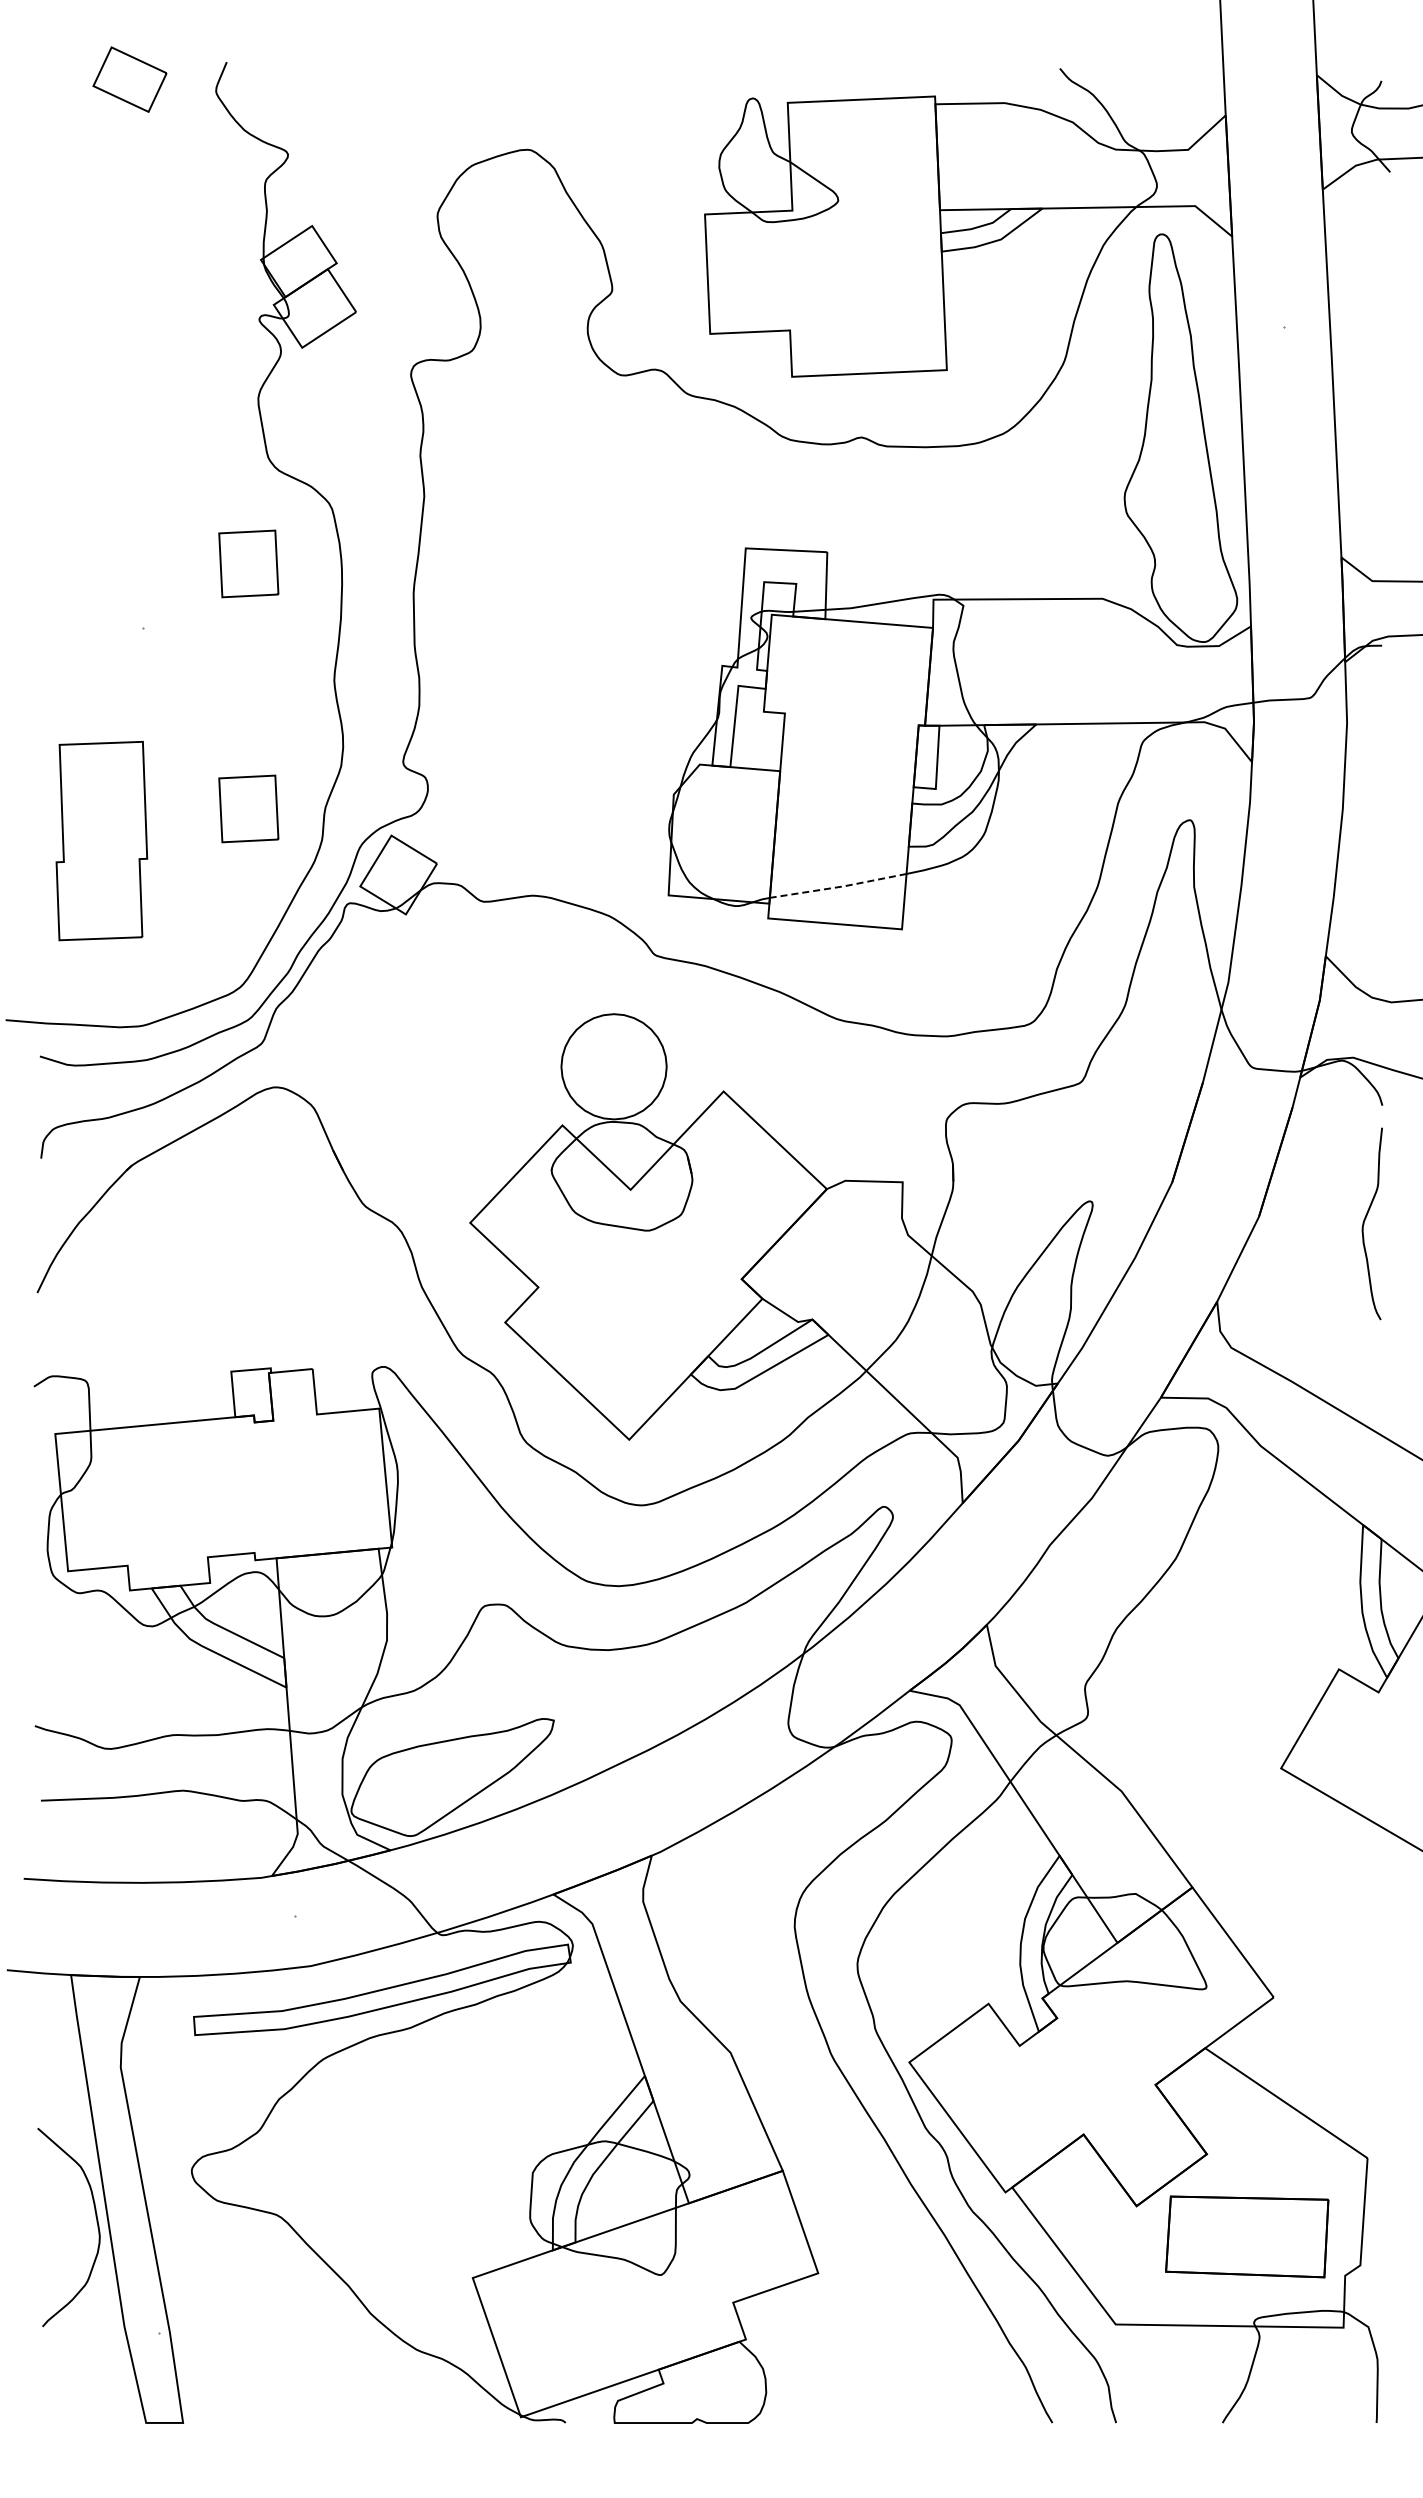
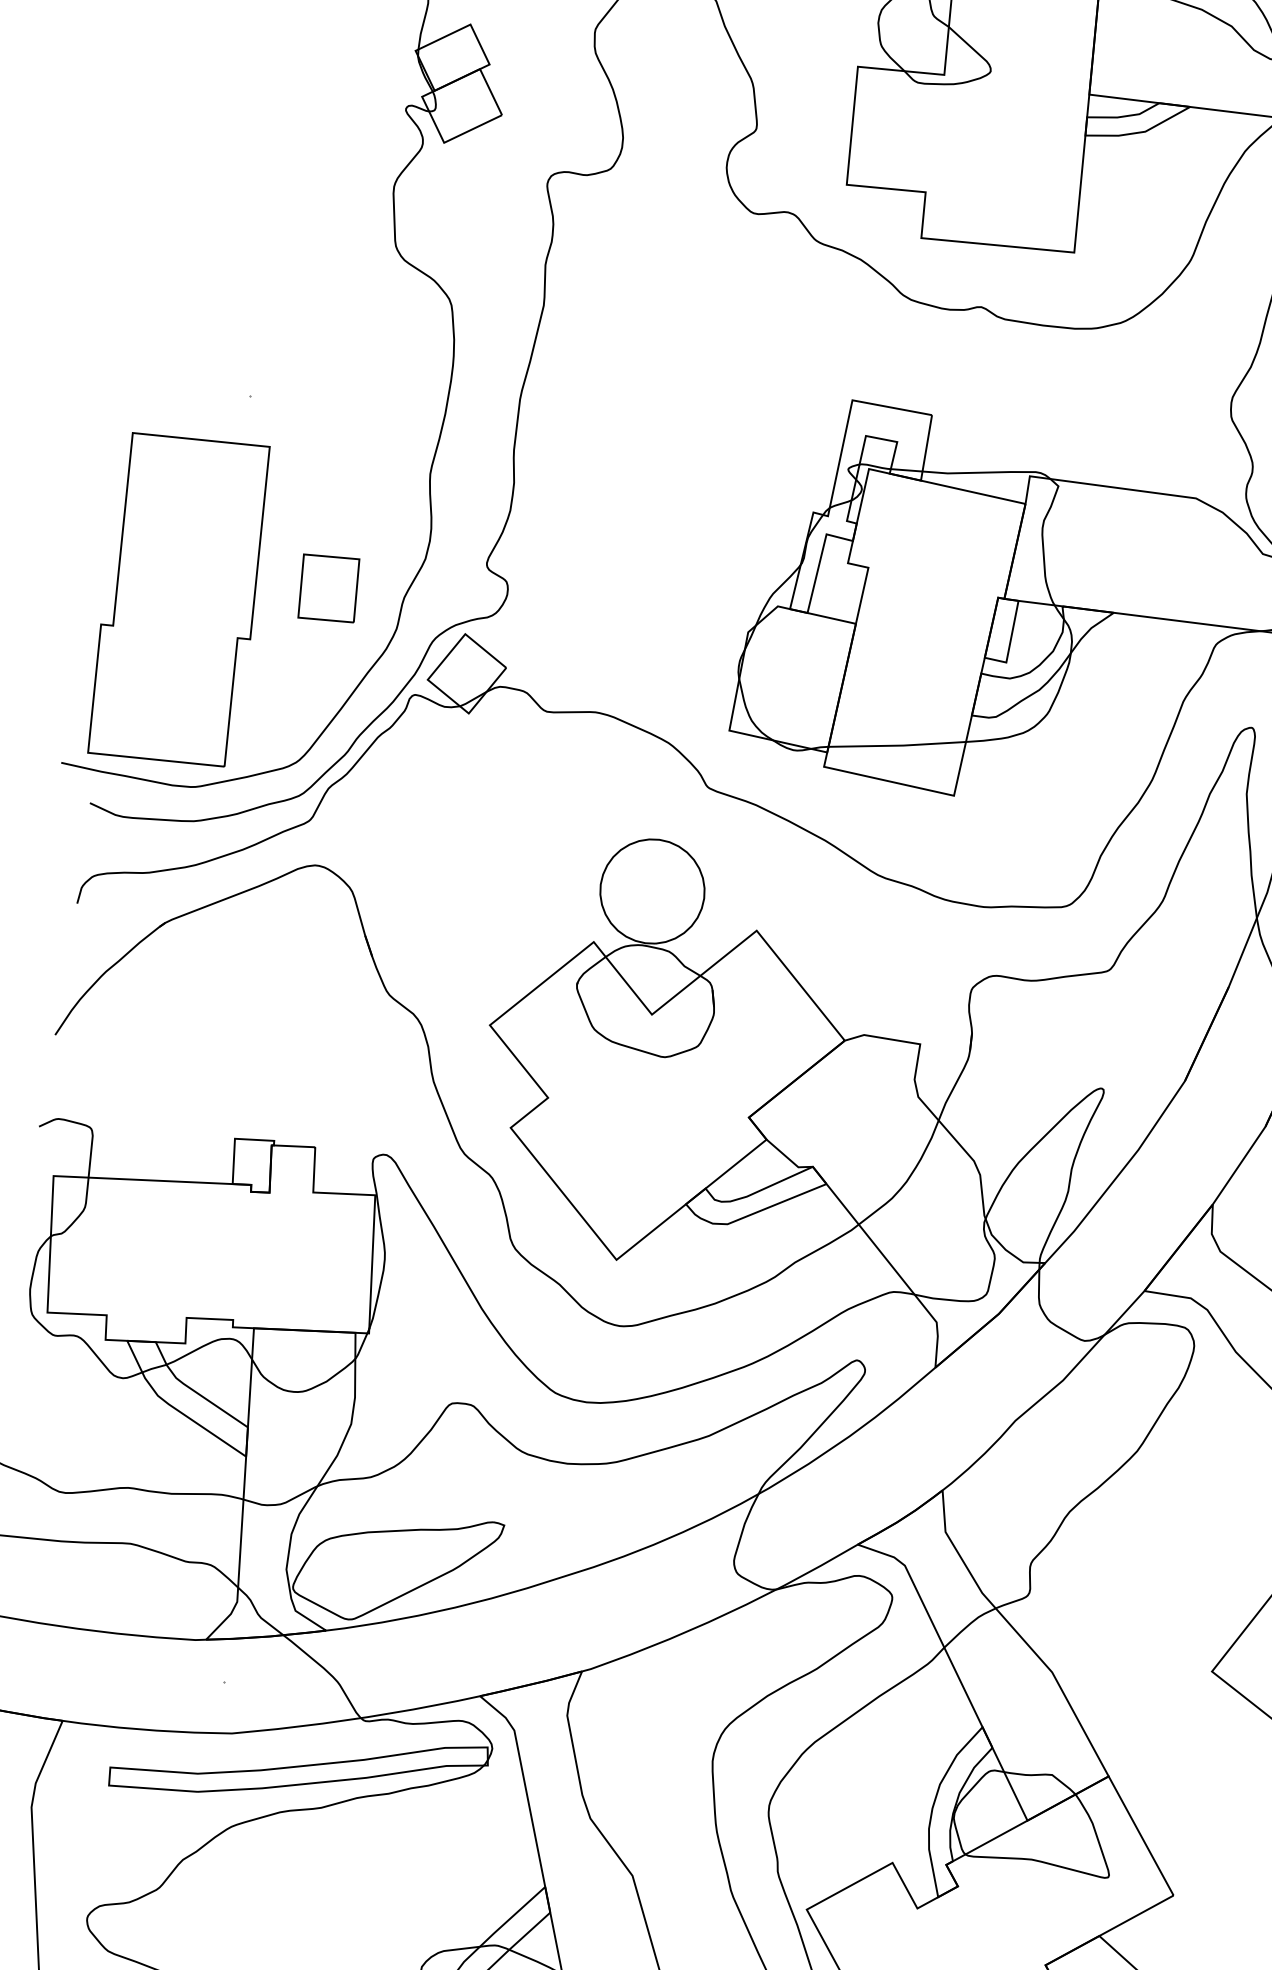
part: (248, 563) -> (362, 347), removed
part: (101, 840) -> (179, 599), size x1.67
line: (838, 887) -> (897, 746), dashed -> solid

